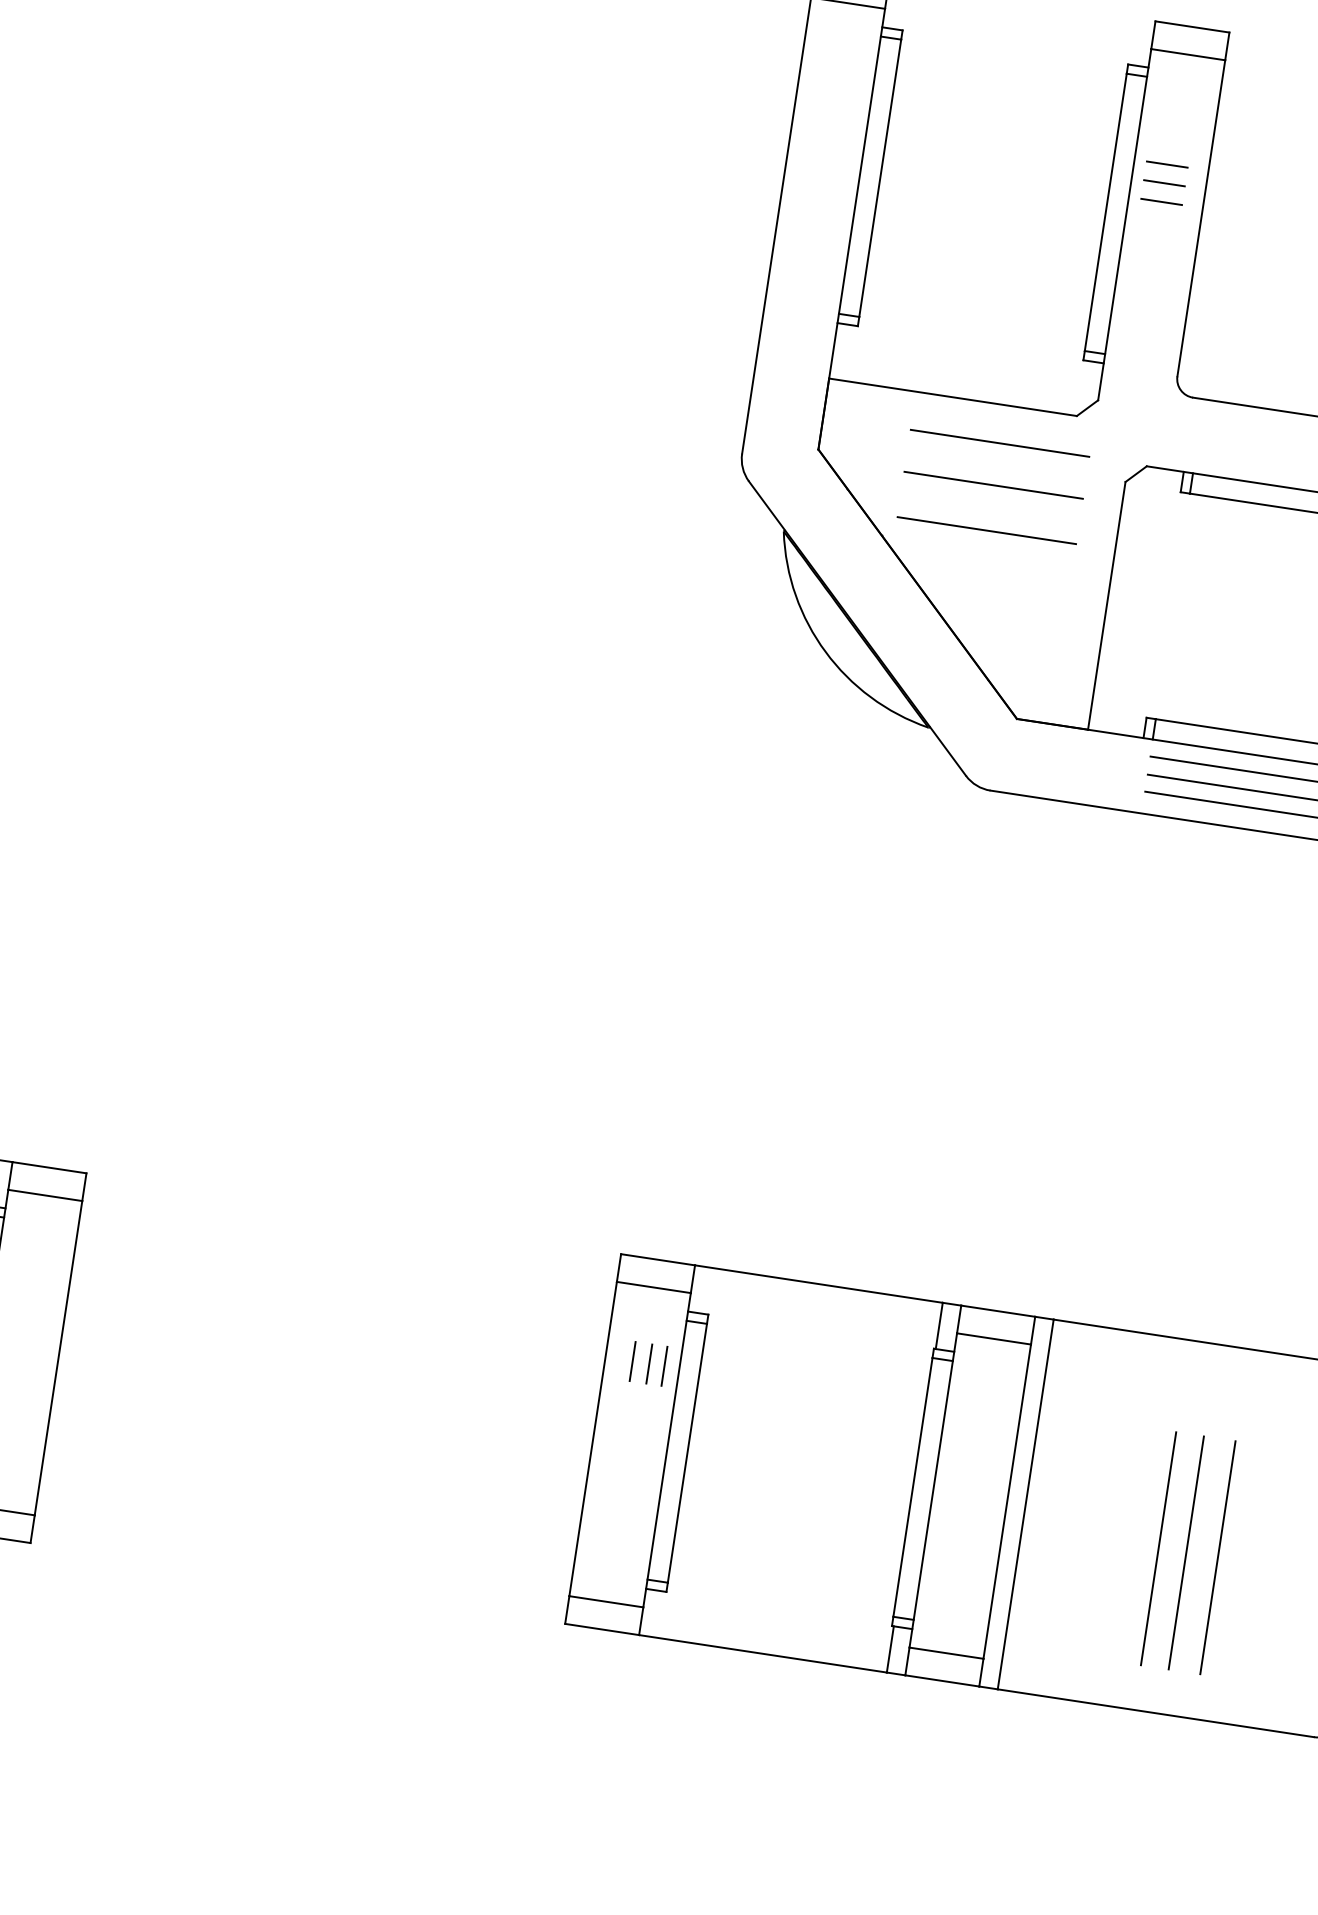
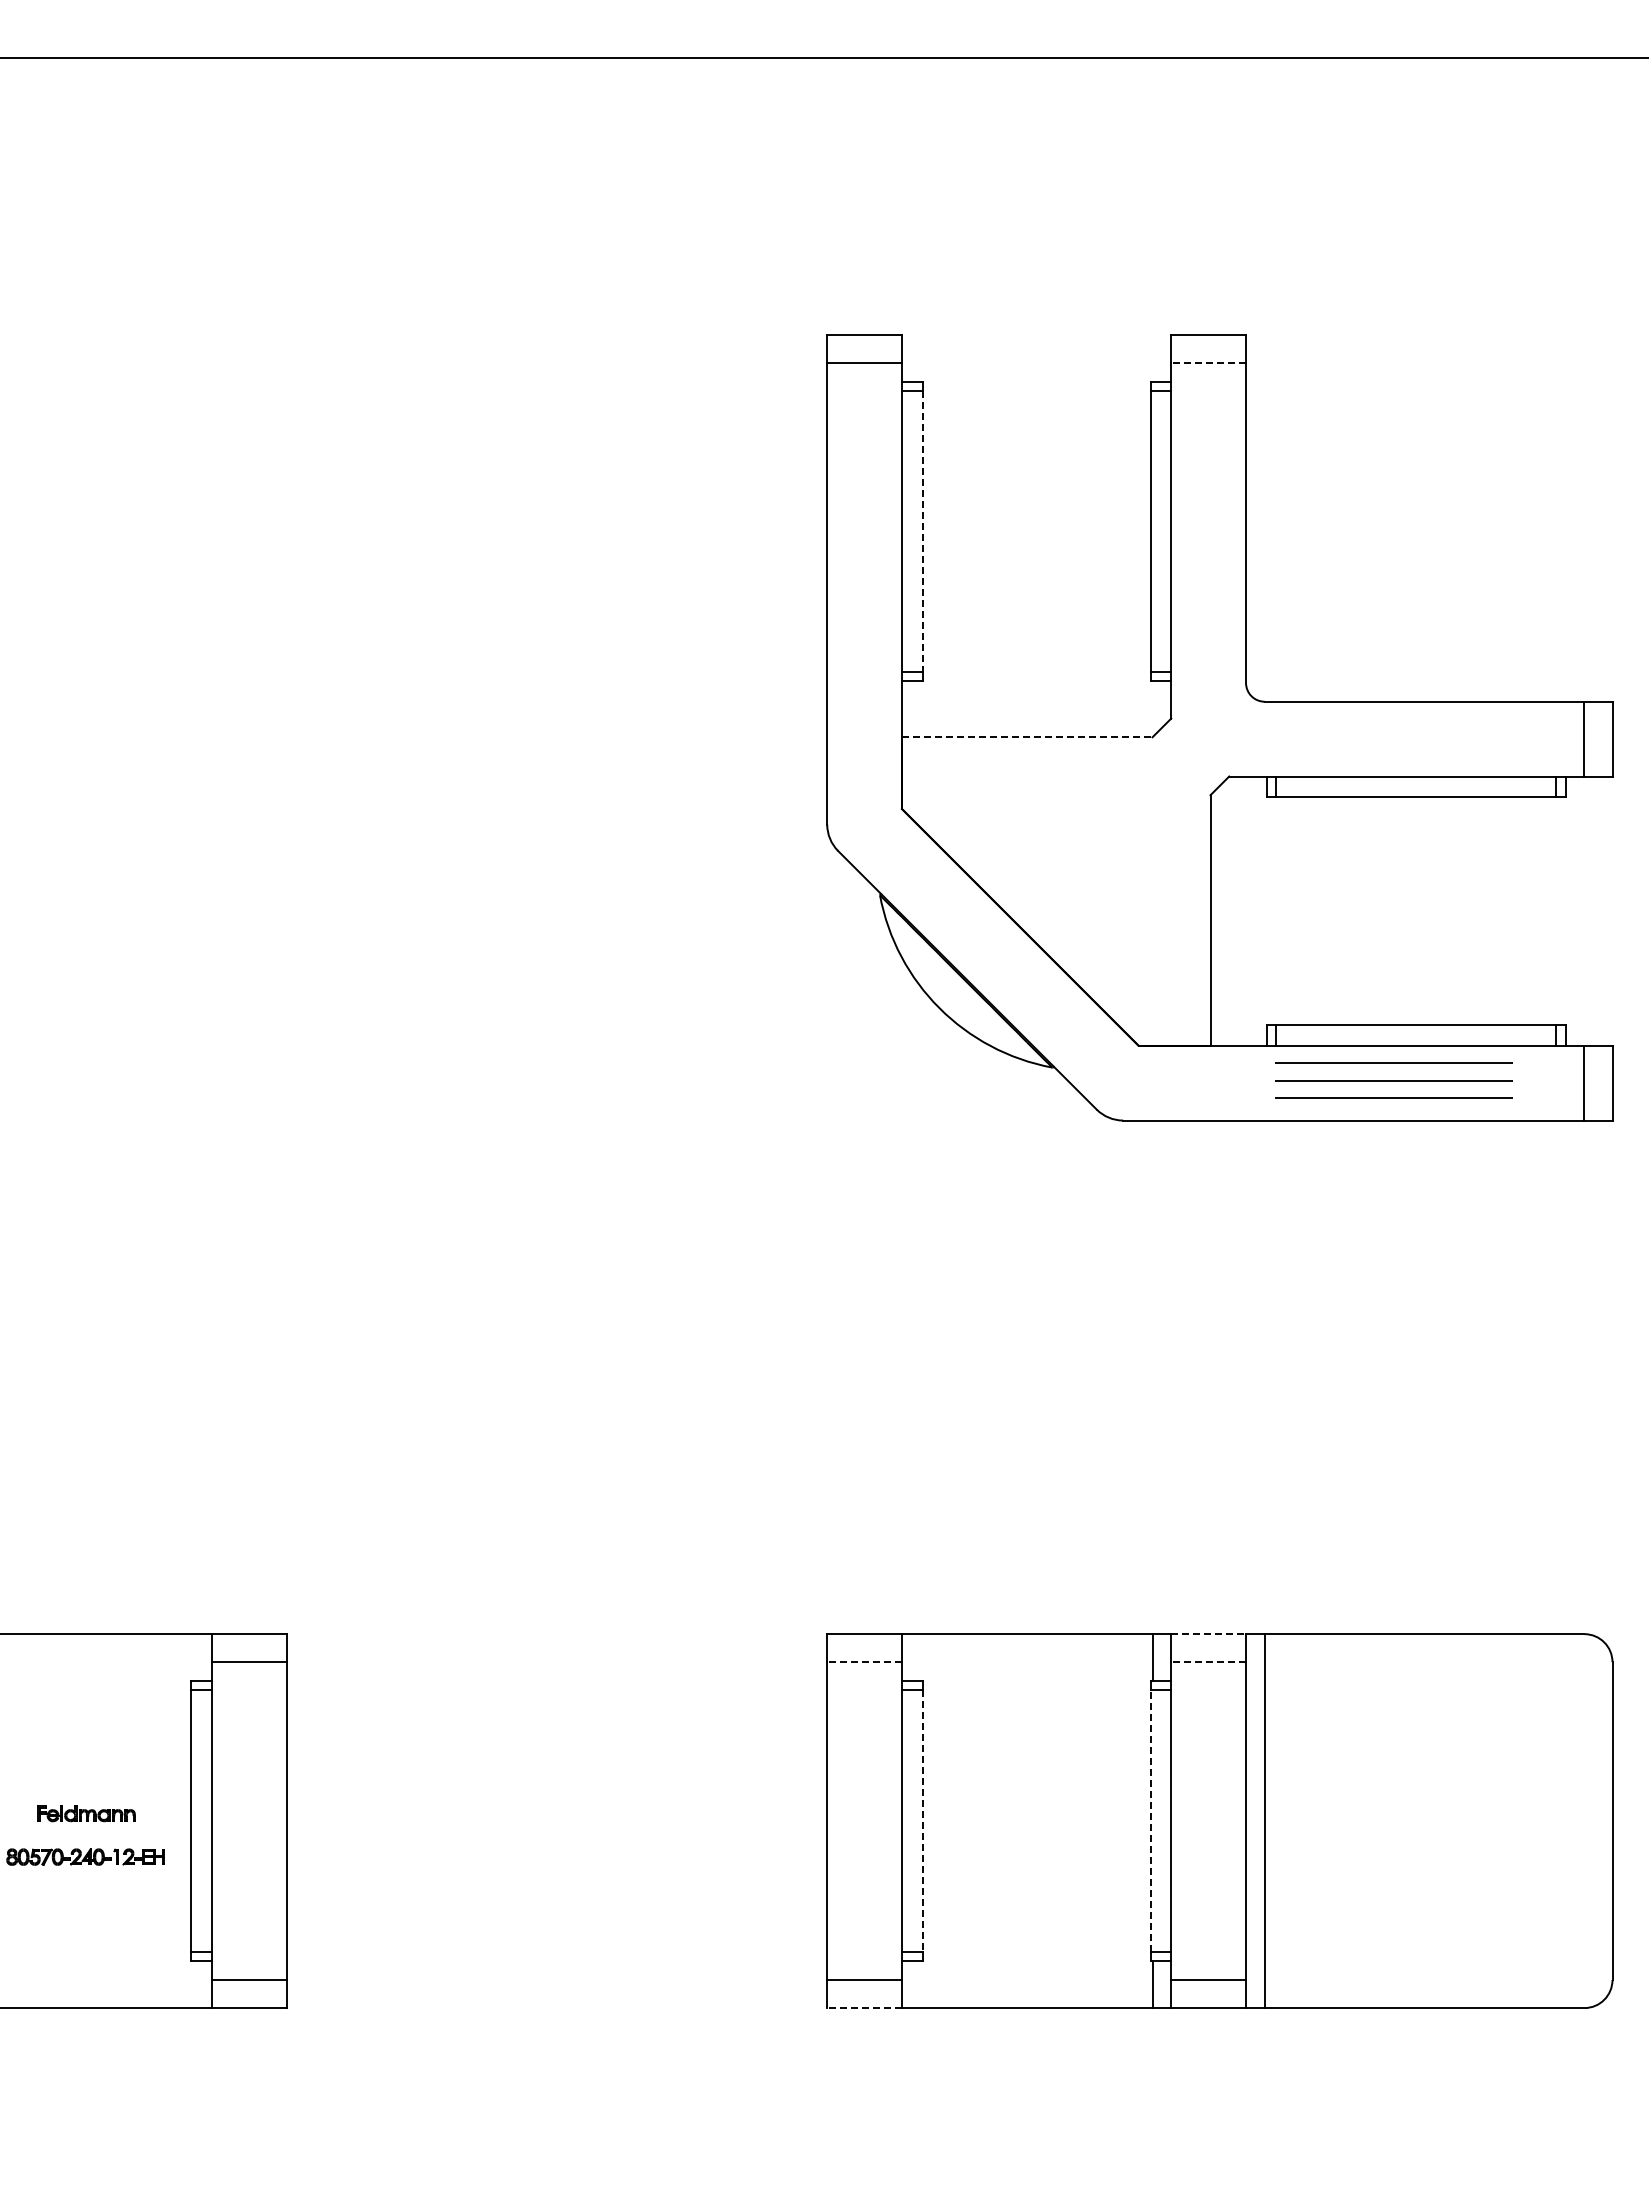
line: (1188, 54) -> (1208, 363), solid -> dashed
line: (1166, 164) -> (1203, 475), removed
line: (880, 179) -> (922, 532), solid -> dashed
line: (1164, 182) -> (1204, 493), removed
line: (1160, 201) -> (1203, 512), removed
line: (953, 397) -> (1027, 737), solid -> dashed
line: (999, 443) -> (1080, 775), removed
line: (993, 485) -> (1080, 818), removed
line: (986, 531) -> (1080, 864), removed
line: (653, 1287) -> (864, 1662), solid -> dashed
line: (999, 1311) -> (1209, 1634), solid -> dashed
line: (993, 1339) -> (1208, 1662), solid -> dashed
line: (632, 1361) -> (854, 1738), removed
line: (649, 1363) -> (871, 1738), removed
line: (664, 1366) -> (886, 1738), removed
line: (687, 1453) -> (922, 1821), solid -> dashed
line: (912, 1487) -> (1150, 1821), solid -> dashed
line: (1160, 1535) -> (1402, 1831), removed
line: (1188, 1539) -> (1430, 1831), removed
line: (1219, 1544) -> (1462, 1831), removed
line: (601, 1629) -> (864, 2008), solid -> dashed

